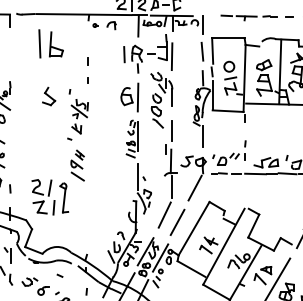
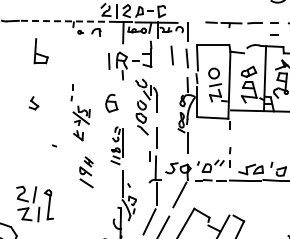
line: (83, 14) -> (68, 21), solid -> dashed
line: (289, 28) -> (274, 35), added
line: (39, 43) -> (24, 50), removed
line: (187, 48) -> (172, 55), added
line: (171, 56) -> (156, 63), removed
line: (87, 61) -> (72, 68), removed
part: (49, 96) -> (34, 103), size x0.7
line: (137, 97) -> (122, 104), removed
part: (78, 111) -> (80, 118), moved
part: (77, 165) -> (86, 172), moved

